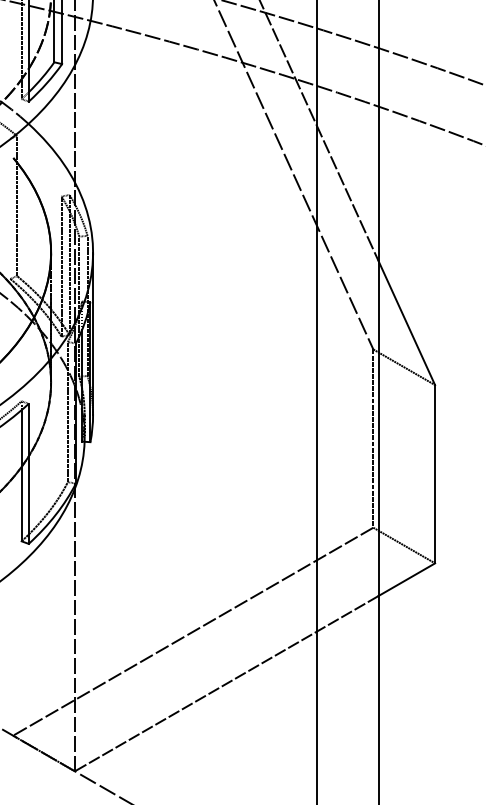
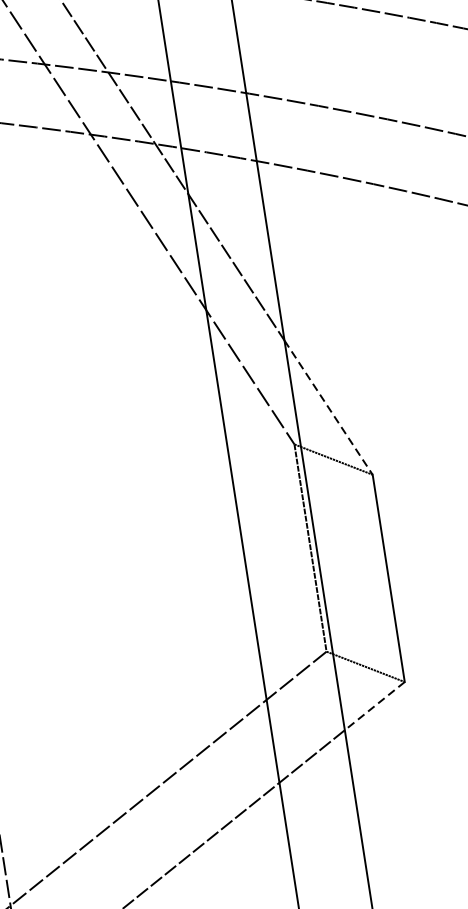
line: (407, 323) -> (329, 408), solid -> dashed
line: (406, 579) -> (374, 705), solid -> dashed

